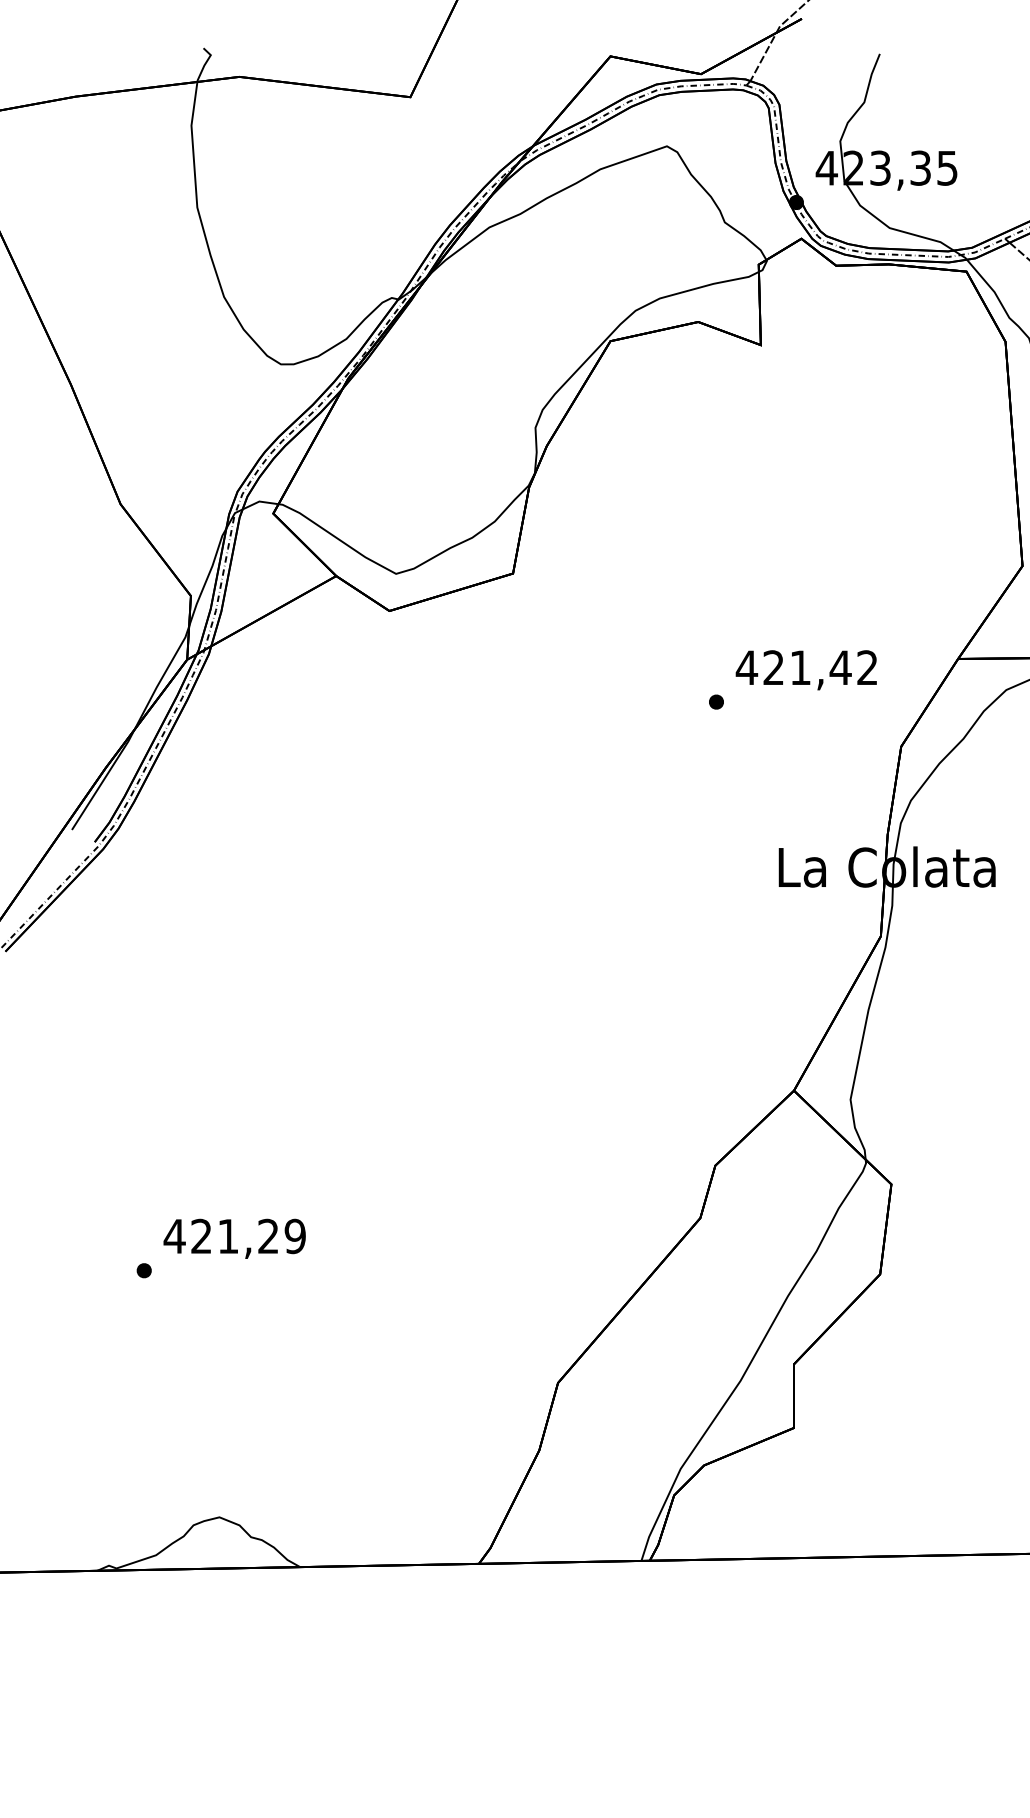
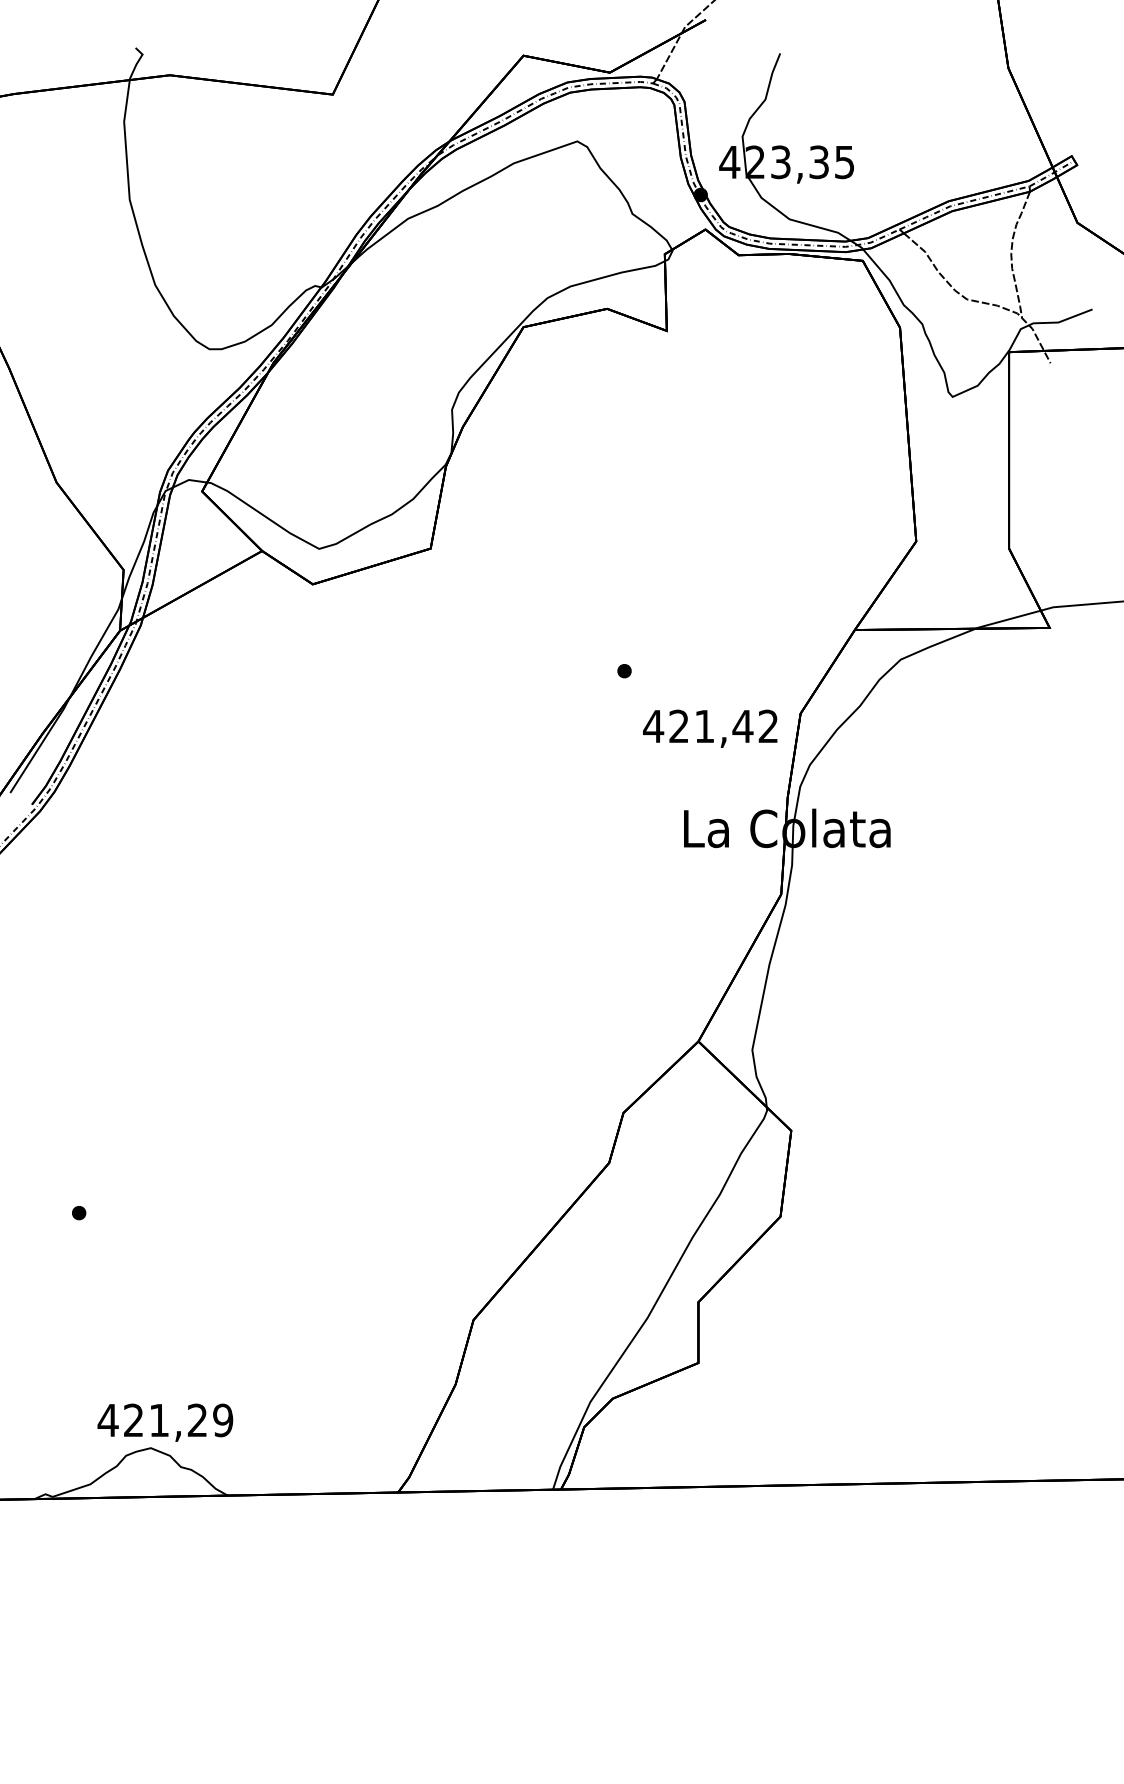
text: (806, 669) -> (710, 728), moved
text: (234, 1238) -> (165, 1422), moved

